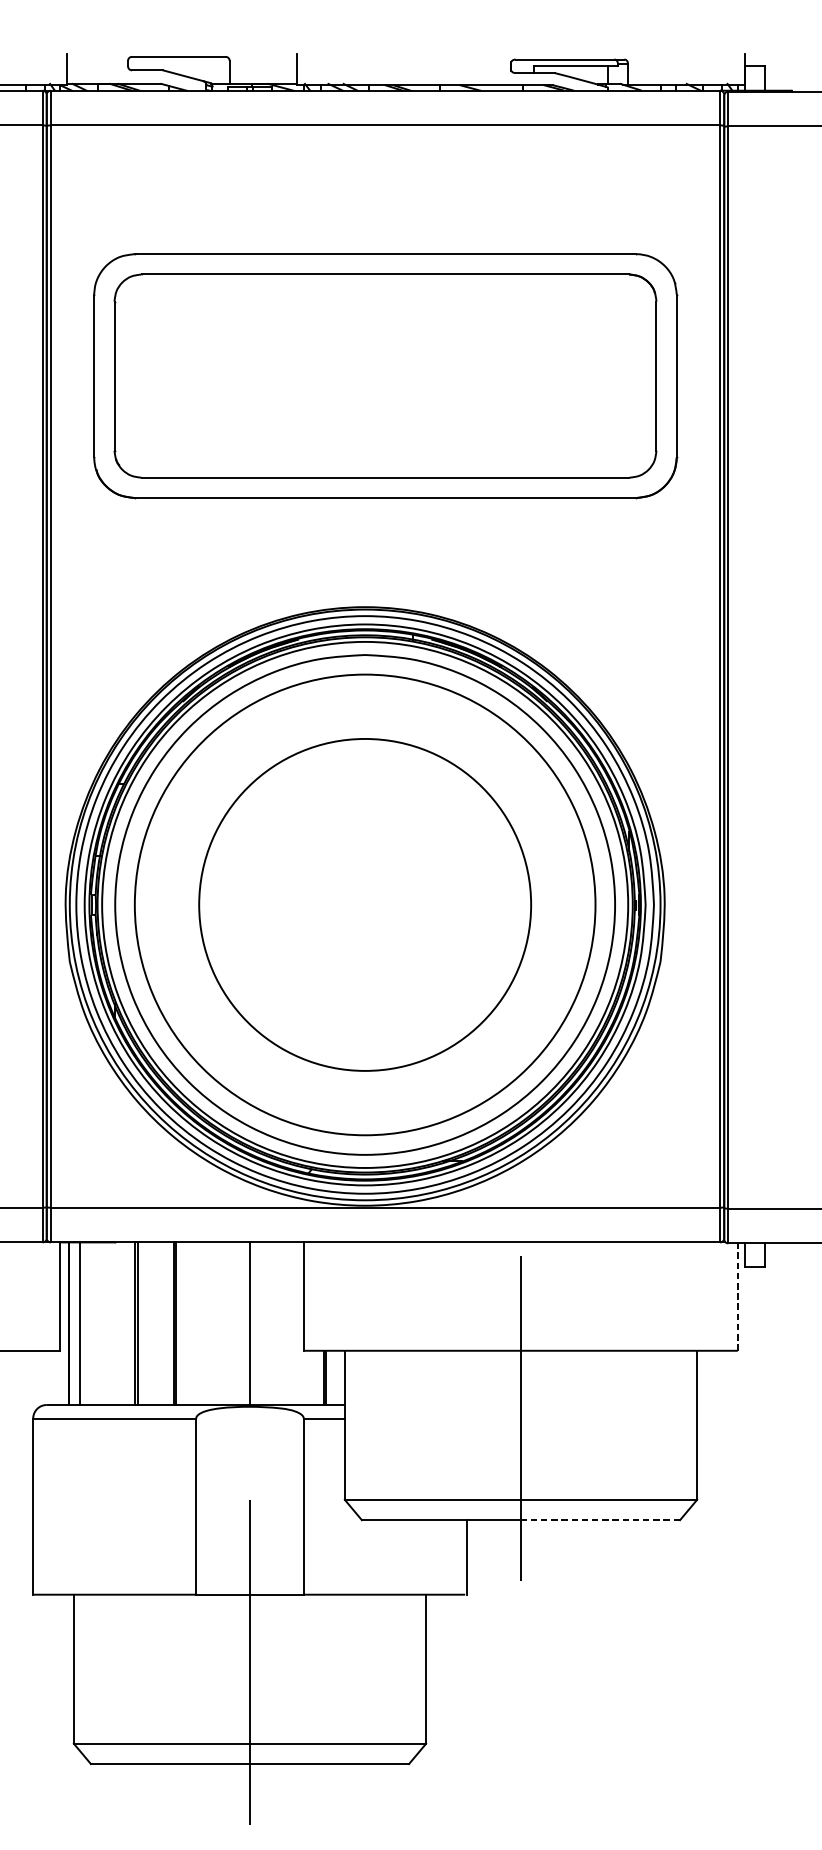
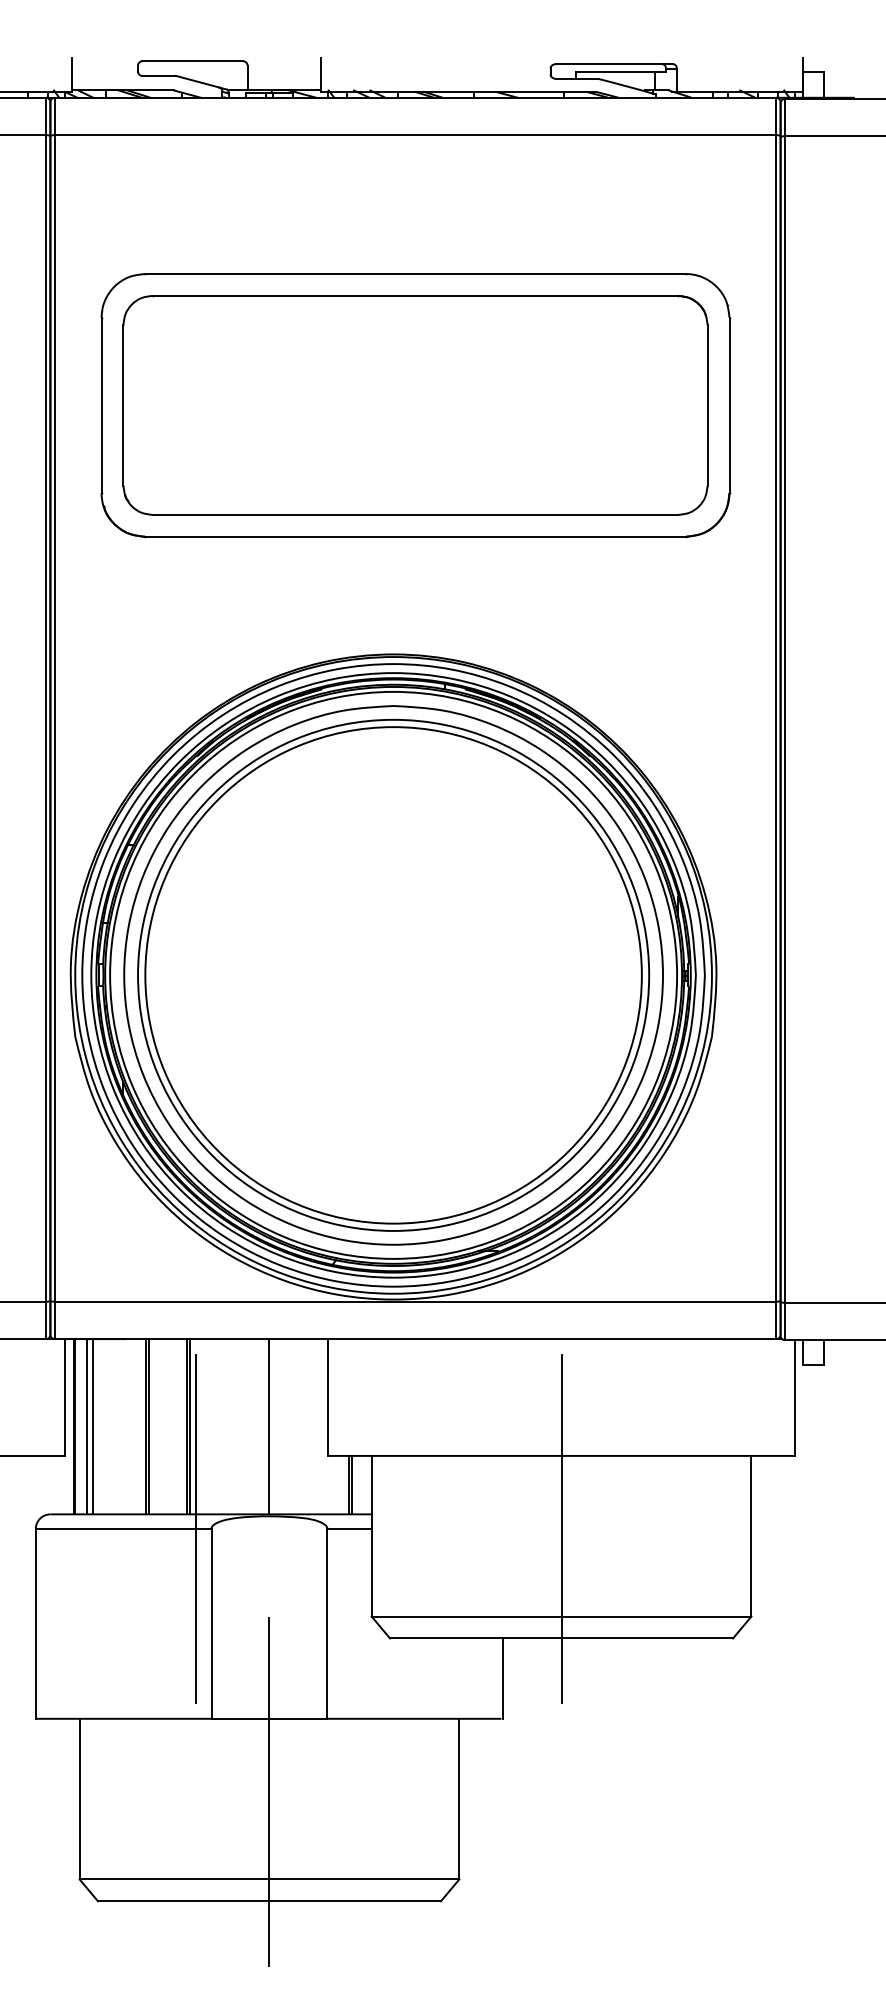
circle: (365, 904) -> (393, 974), size x1.43
line: (738, 1297) -> (795, 1398), dashed -> solid
line: (85, 1323) -> (92, 1426), added
line: (182, 1418) -> (196, 1528), added
line: (600, 1520) -> (647, 1638), dashed -> solid

